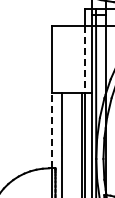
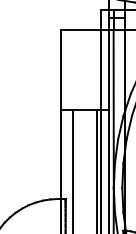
line: (85, 59) -> (101, 70), dashed -> solid
line: (51, 130) -> (60, 154), dashed -> solid

